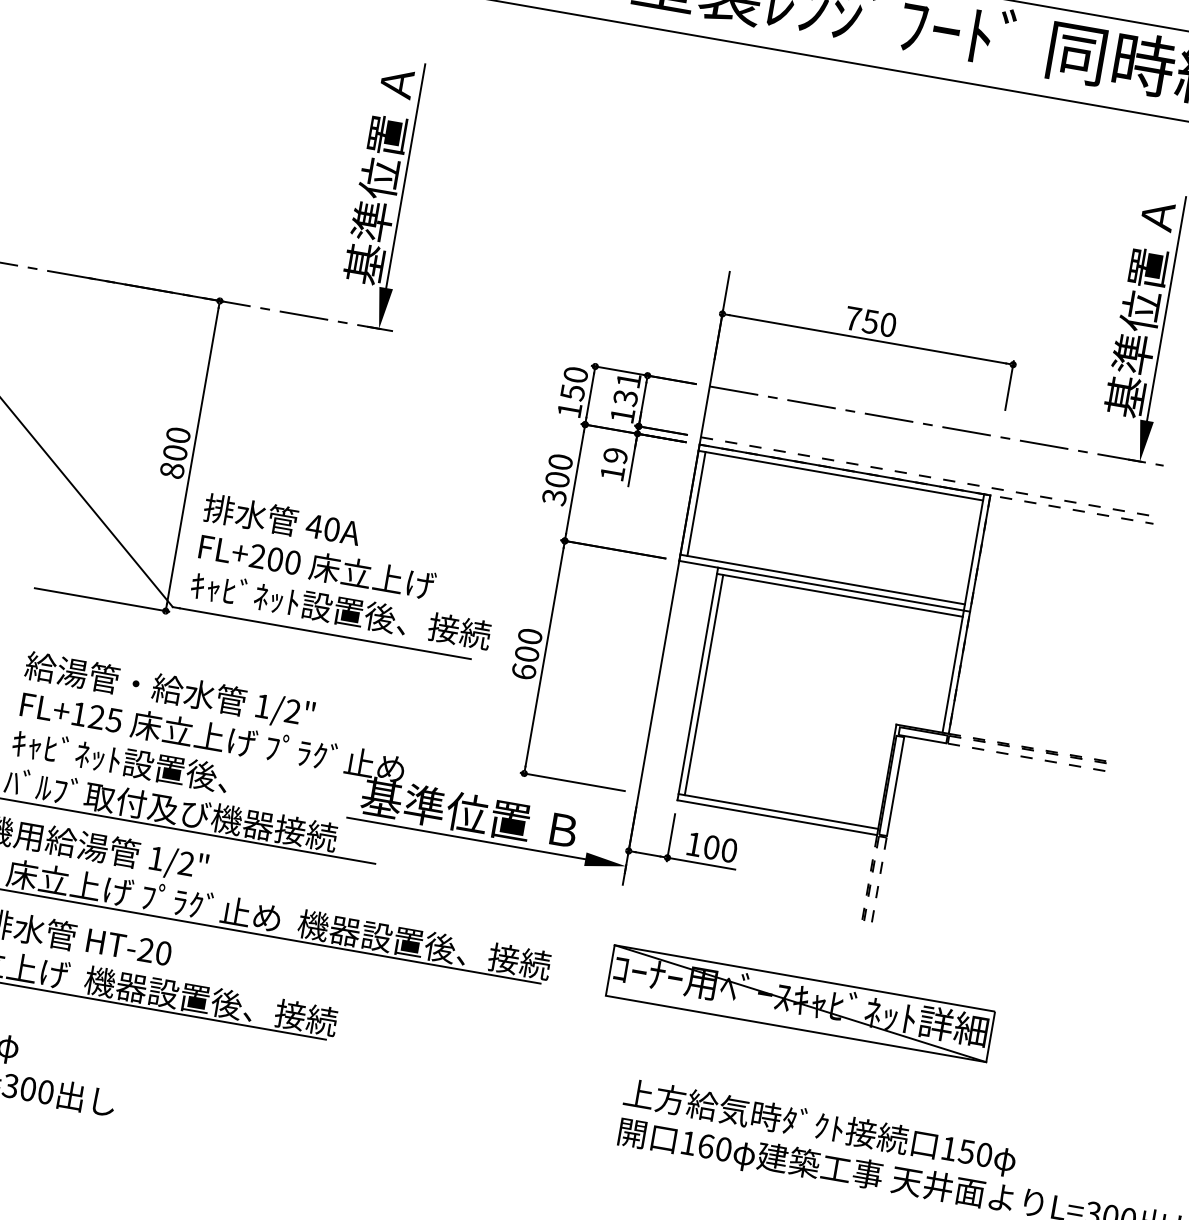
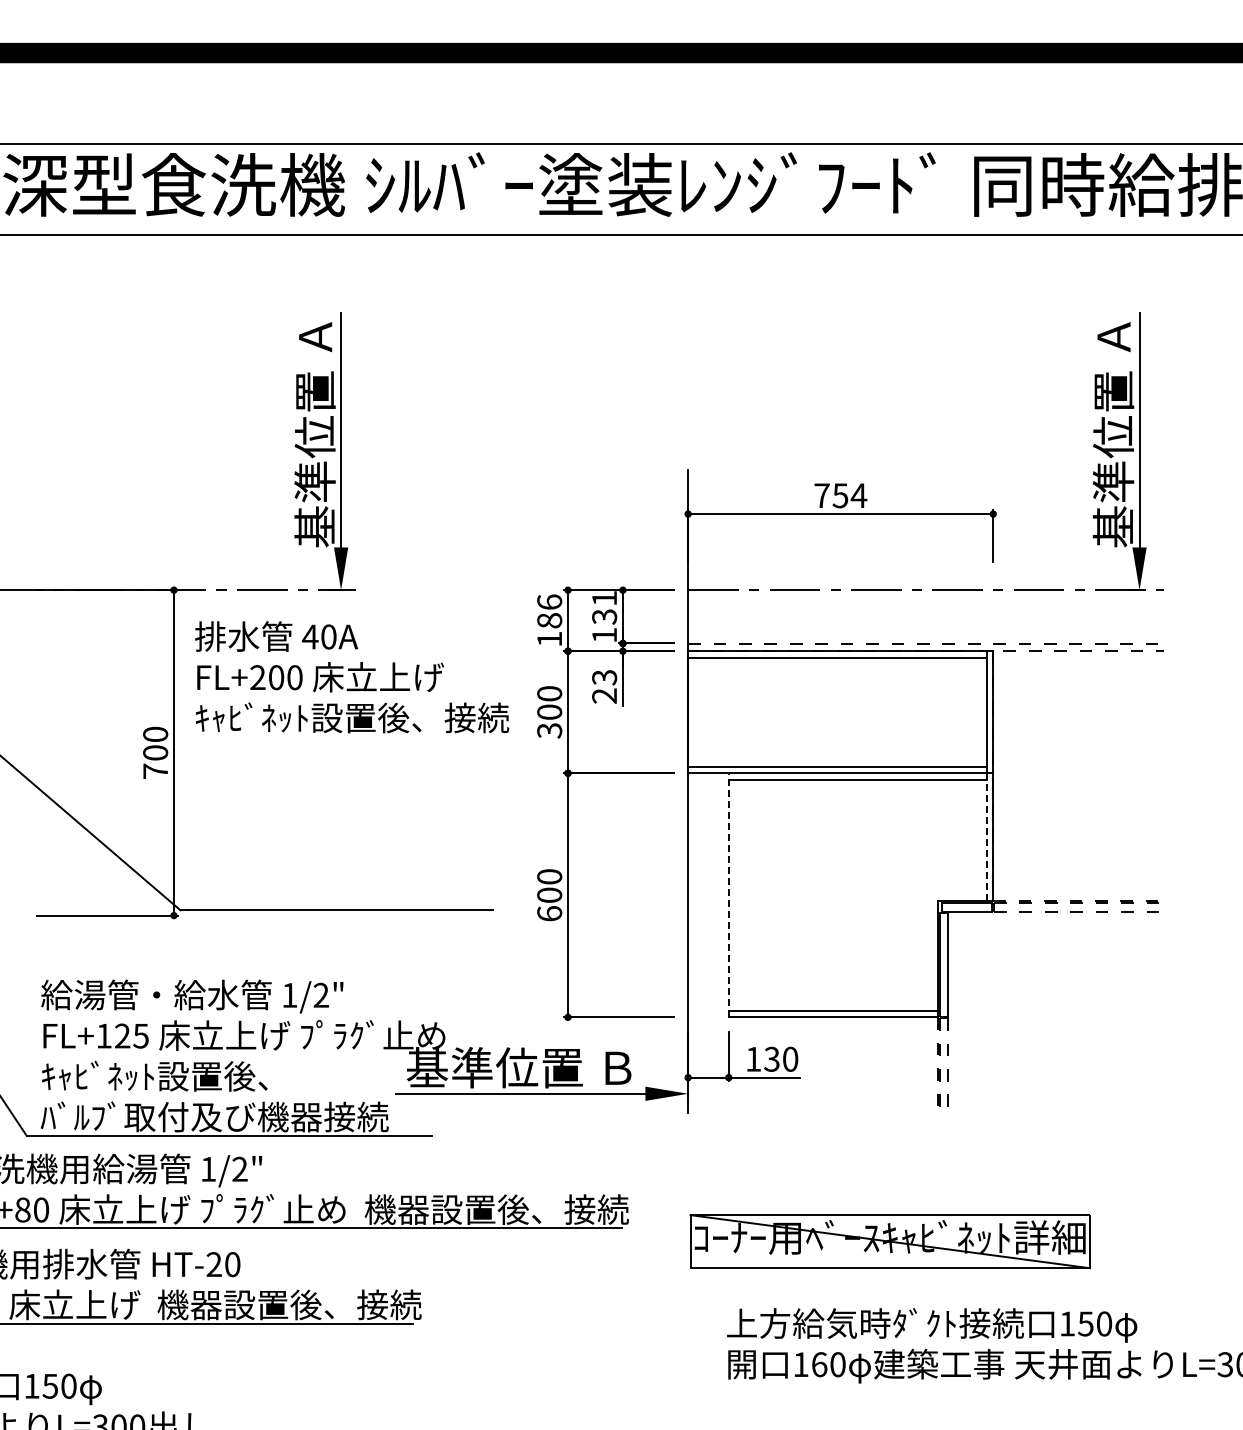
text: (887, 324) -> (858, 495), 750 -> 754
text: (574, 383) -> (549, 611), 150 -> 186
text: (614, 464) -> (604, 686), 19 -> 23
text: (172, 469) -> (155, 770), 800 -> 700
line: (696, 503) -> (695, 711), removed
text: (347, 572) -> (352, 677), moved
line: (953, 670) -> (986, 836), solid -> dashed
line: (697, 683) -> (728, 894), solid -> dashed
line: (704, 684) -> (735, 894), removed
text: (711, 846) -> (771, 1058), 100 -> 130
part: (799, 1003) -> (889, 1241), moved

